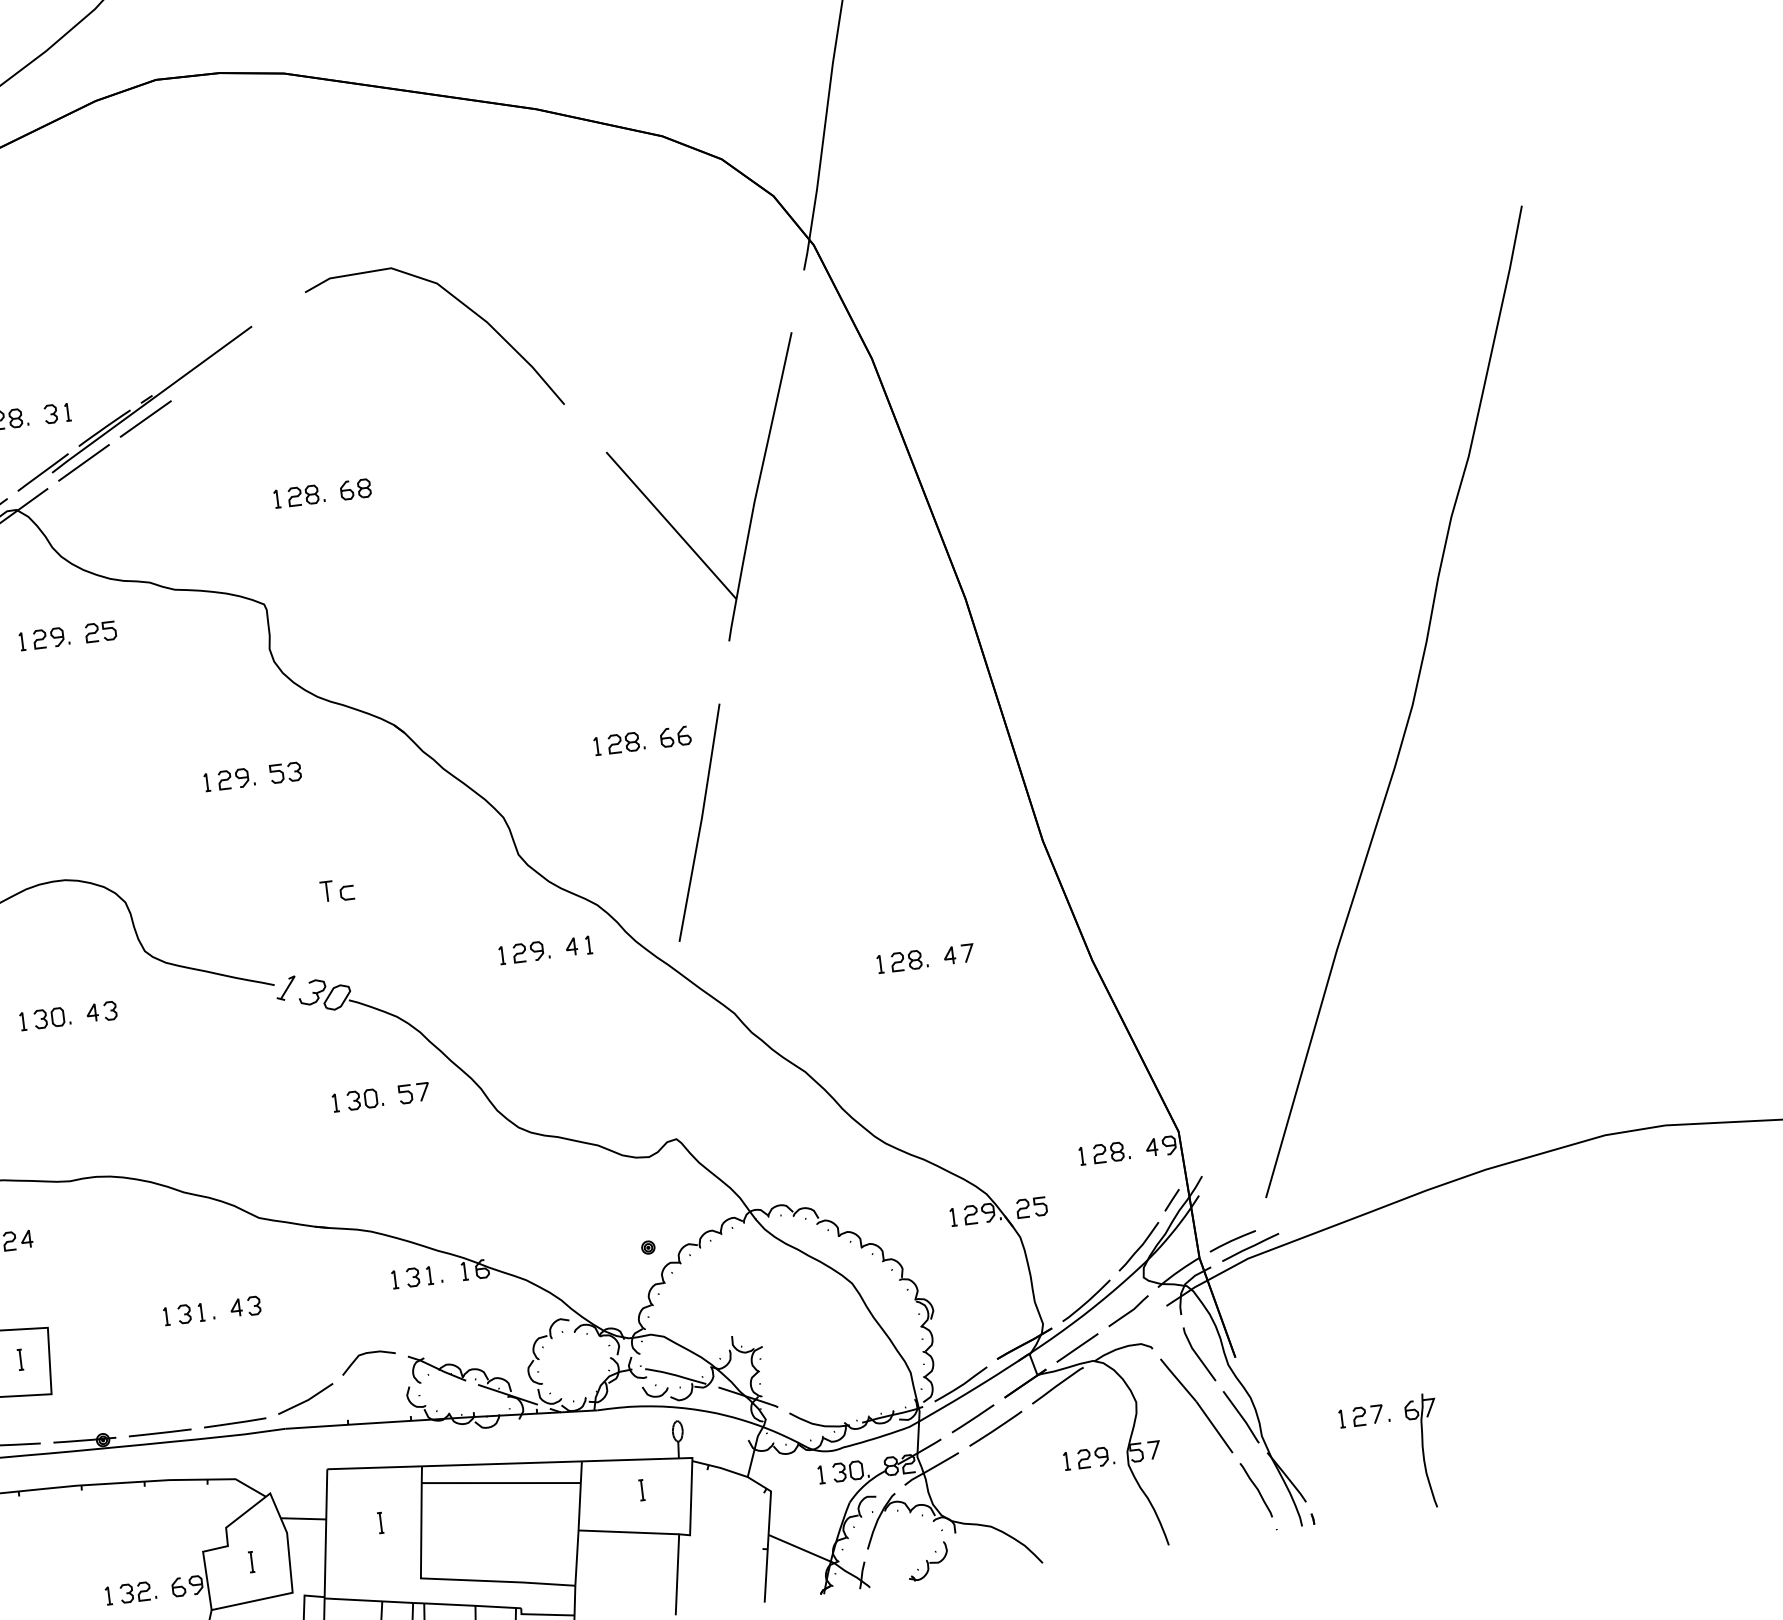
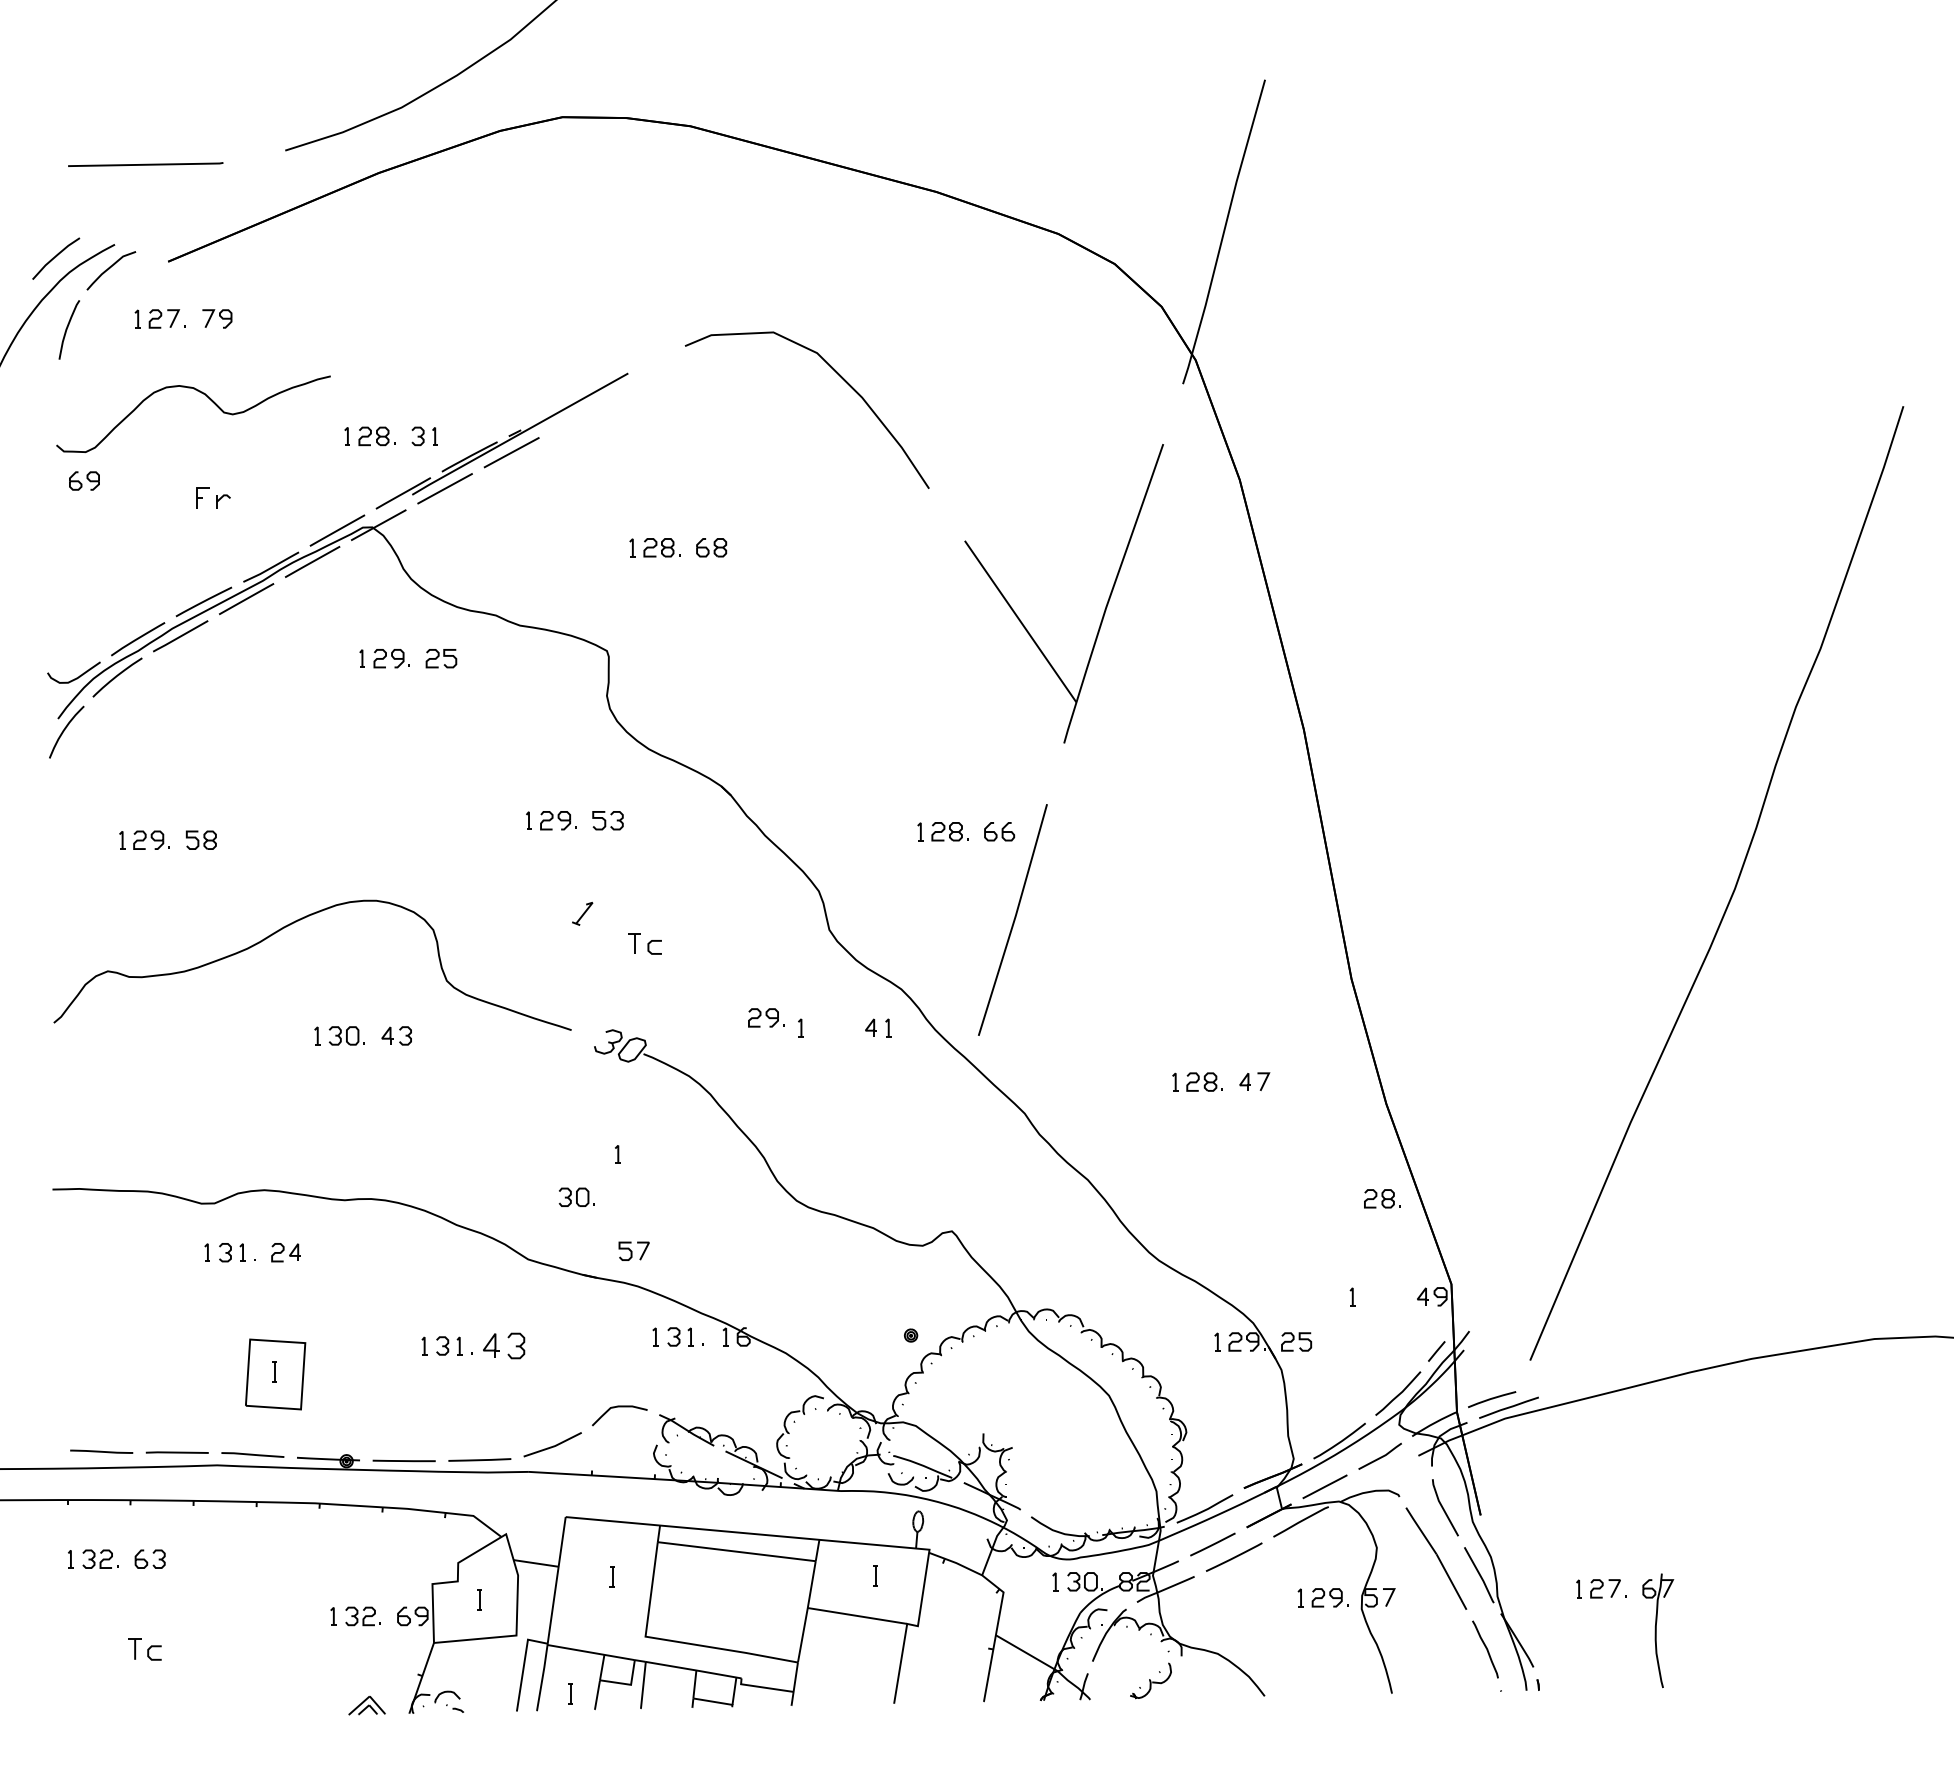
part: (531, 951) -> (766, 1017), moved
part: (285, 988) -> (582, 913), moved
part: (413, 1092) -> (633, 1250), moved
part: (364, 1098) -> (576, 1196), moved
part: (1111, 1152) -> (1382, 1198), moved
part: (244, 1306) -> (503, 1345), size x1.4

